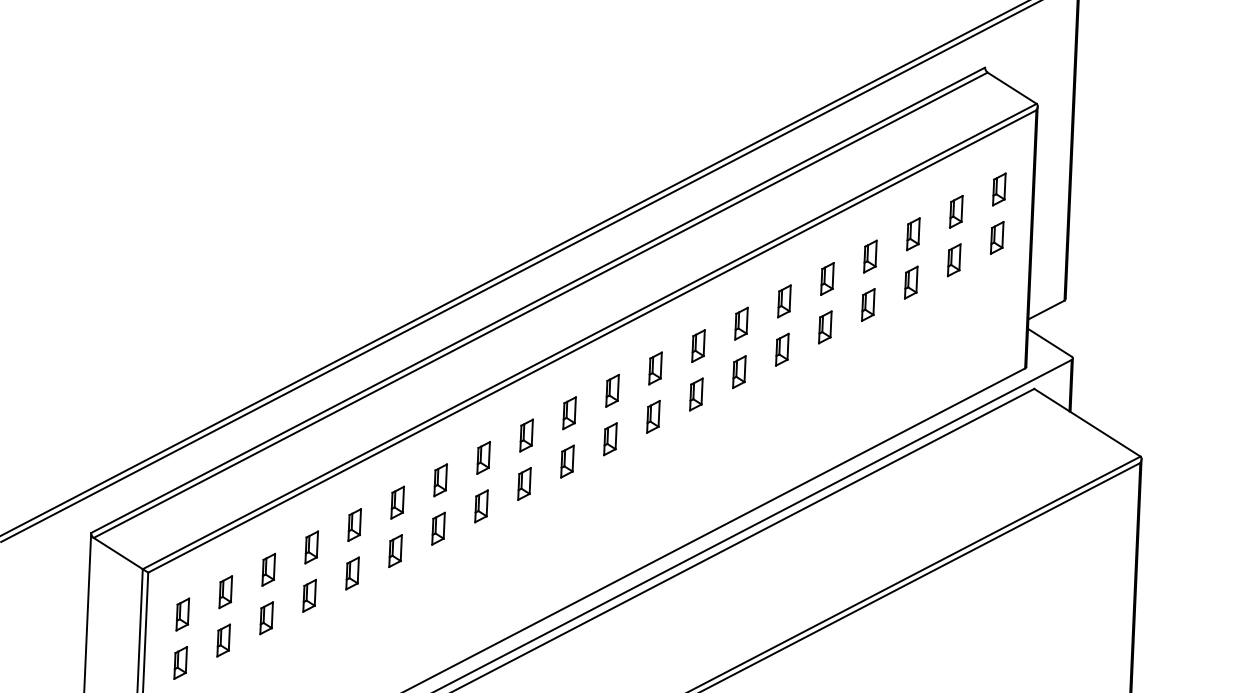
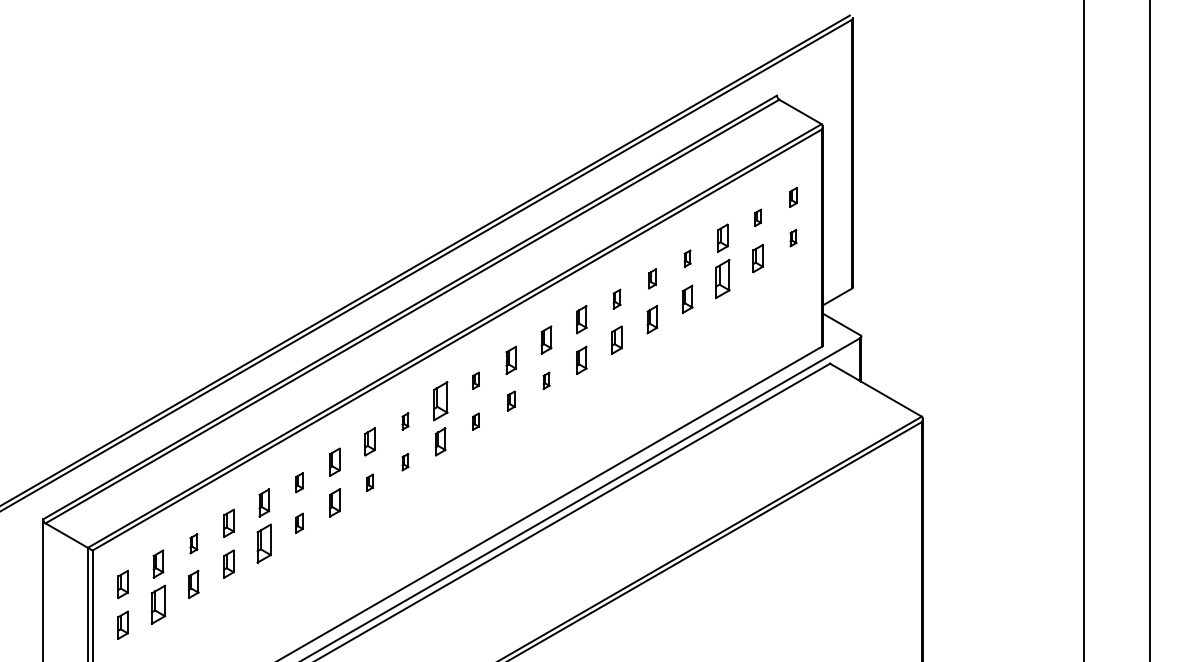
part: (999, 189) -> (793, 197), size x0.7
part: (955, 211) -> (757, 217), size x0.6
part: (997, 237) -> (793, 237), size x0.6
part: (870, 256) -> (687, 258), size x0.6
part: (827, 278) -> (652, 278), size x0.7
part: (910, 282) -> (722, 278), size x1.4
part: (783, 300) -> (616, 298), size x0.7
part: (612, 390) -> (475, 380), size x0.6
part: (696, 394) -> (546, 380), size x0.6
part: (569, 412) -> (440, 400), size x1.4
part: (653, 416) -> (511, 400), size x0.7
part: (526, 435) -> (405, 421), size x0.6
part: (609, 439) -> (475, 421), size x0.6
part: (524, 483) -> (405, 461), size x0.6
part: (397, 502) -> (299, 482), size x0.7
part: (480, 506) -> (369, 482), size x0.6
part: (395, 550) -> (299, 522), size x0.7
part: (268, 569) -> (193, 543), size x0.7
part: (352, 573) -> (264, 543), size x1.4
part: (223, 640) -> (158, 604), size x1.4

